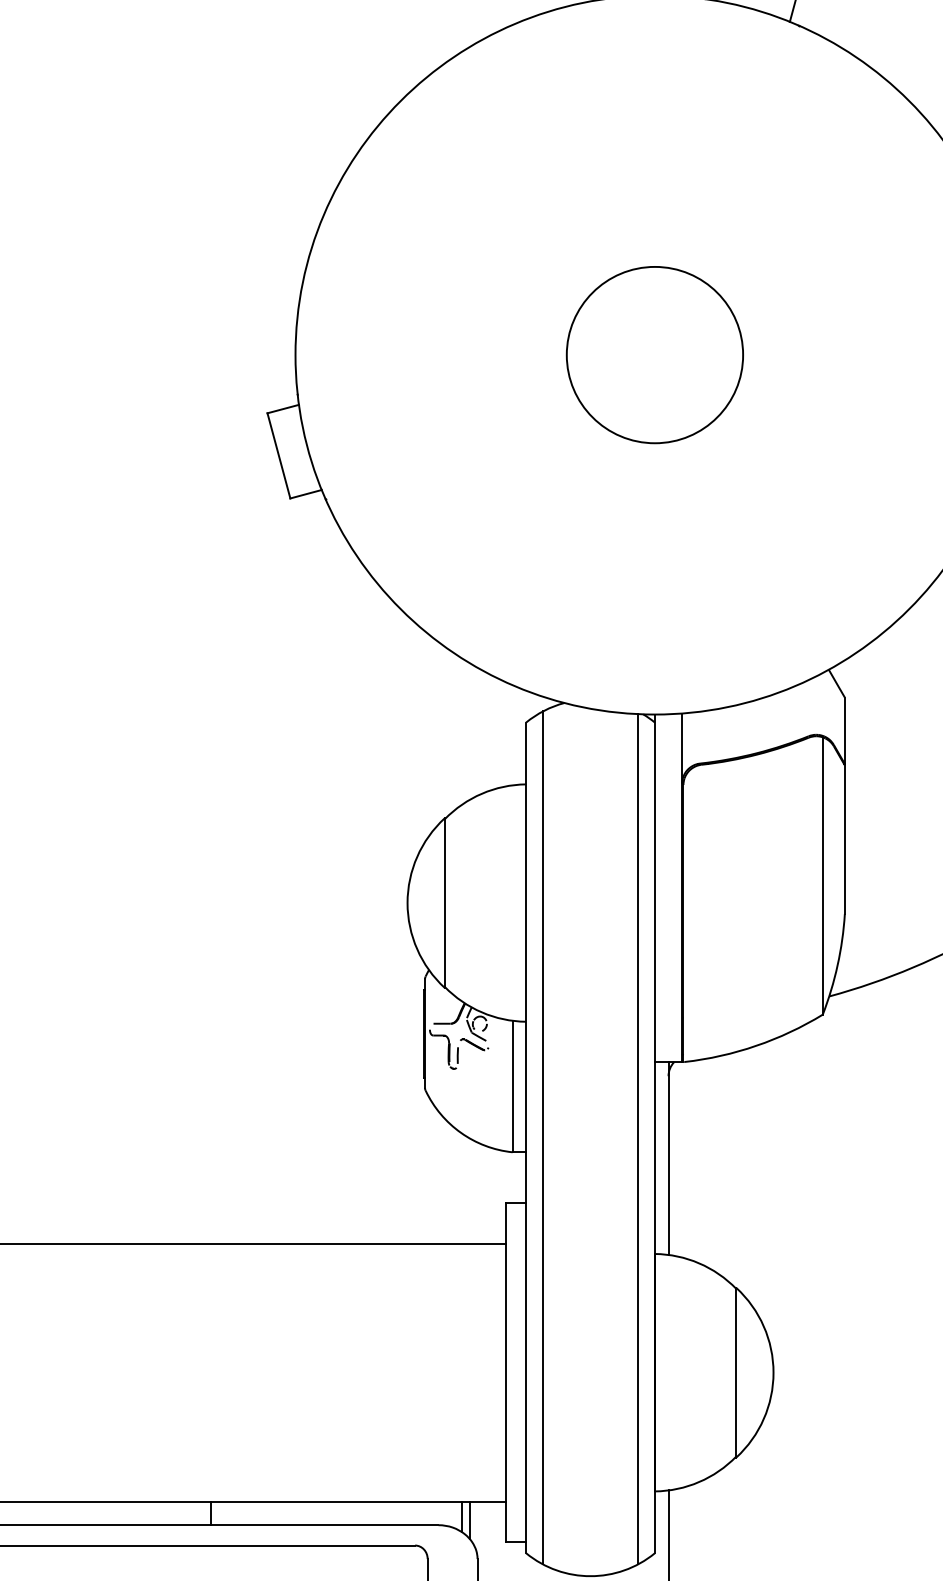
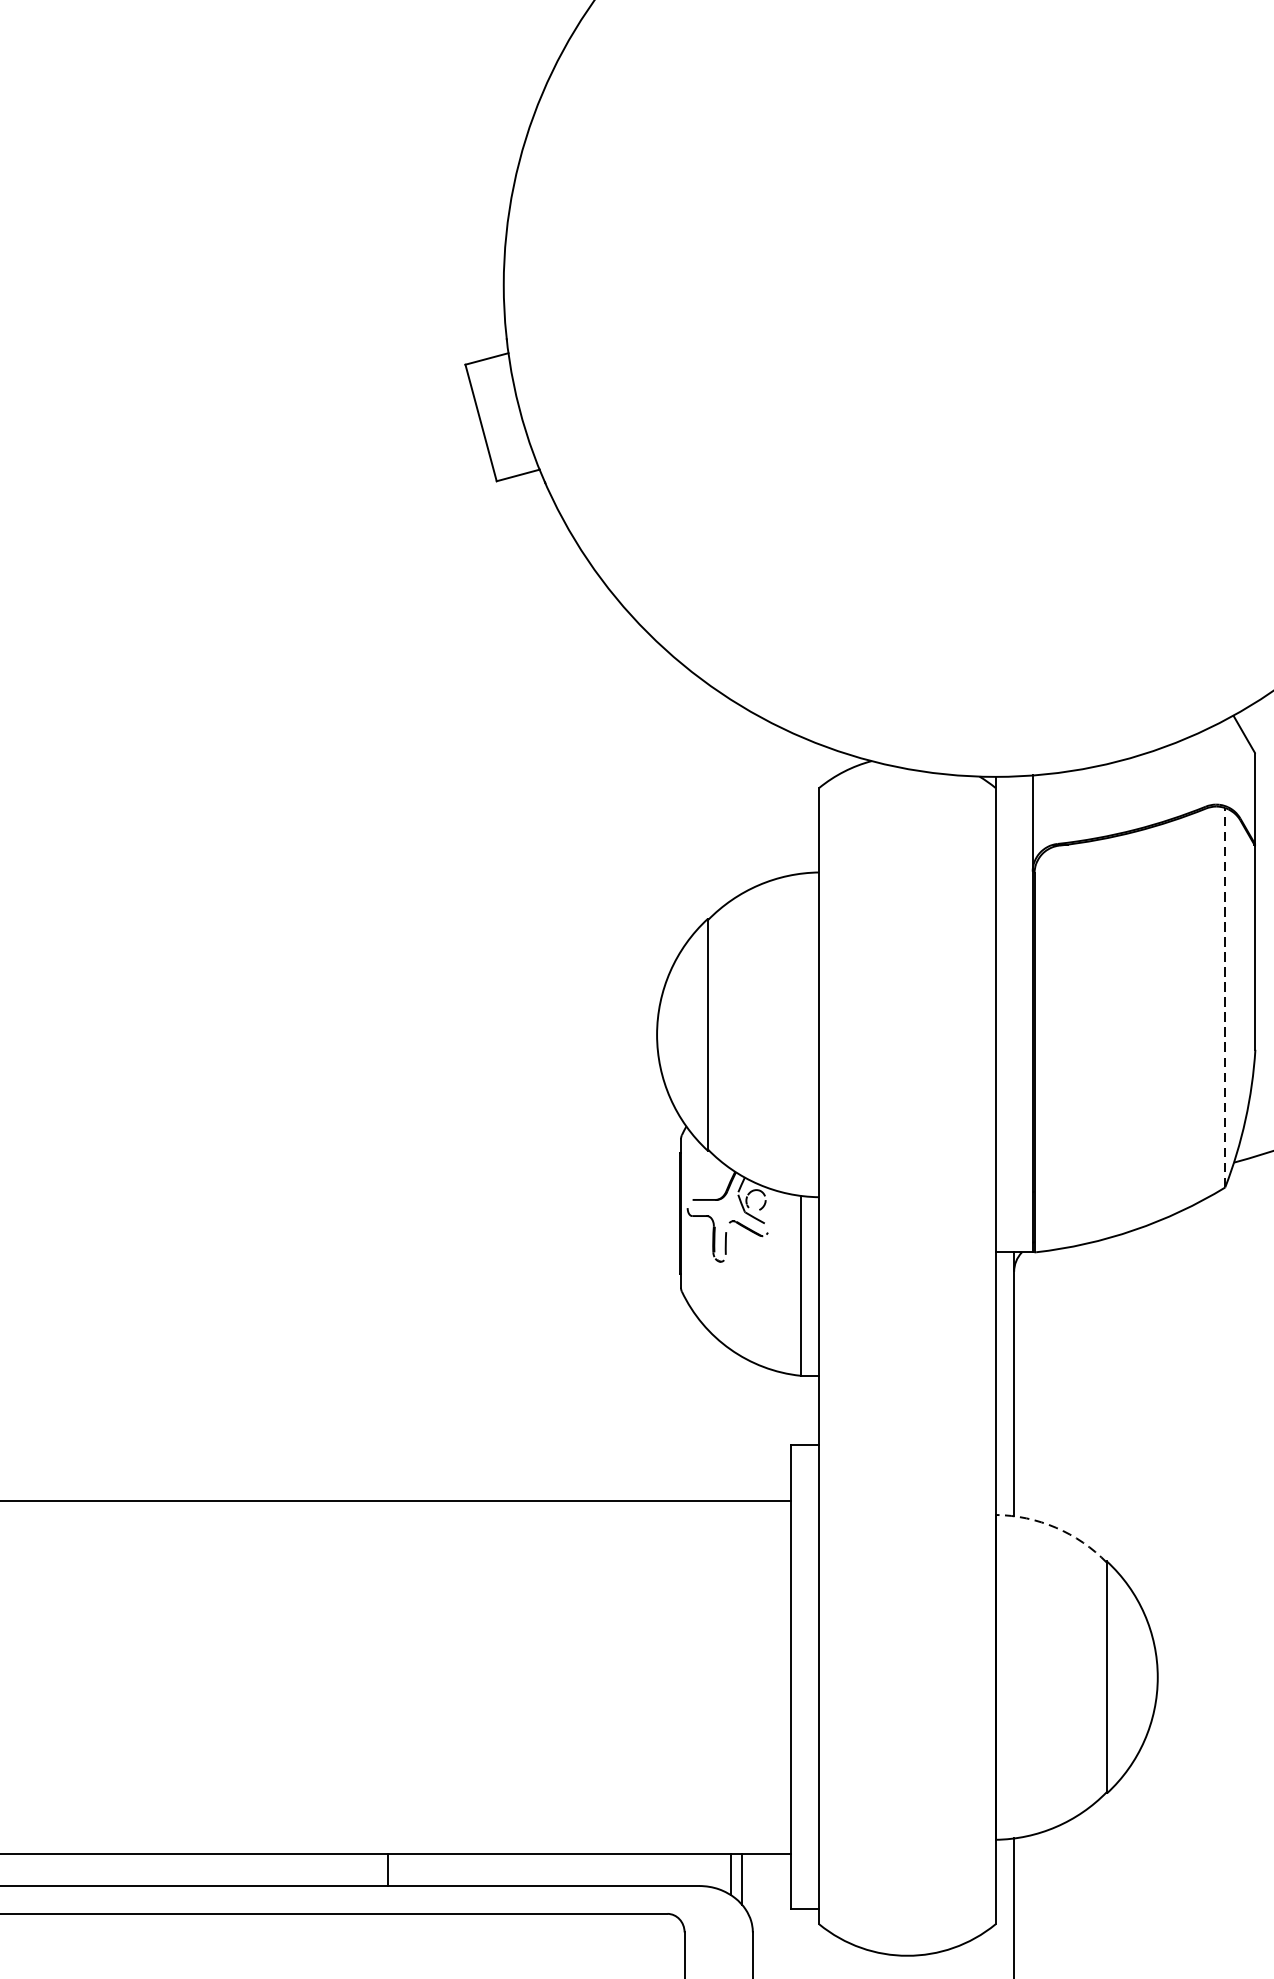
circle: (654, 355) -> (994, 285), removed
line: (822, 875) -> (1224, 997), solid -> dashed
line: (543, 1137) -> (843, 1355), removed
line: (638, 1139) -> (973, 1358), removed
arc: (699, 1263) -> (1056, 1527), solid -> dashed

